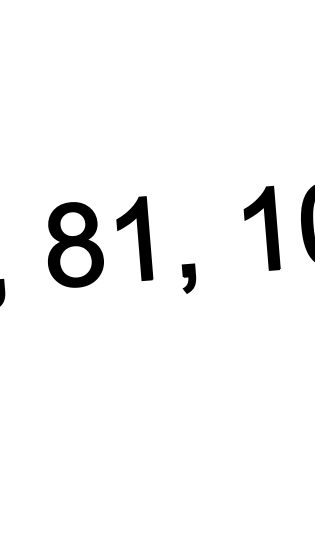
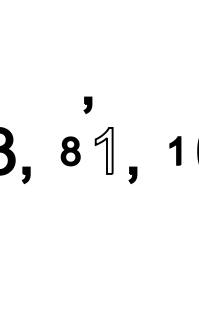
part: (97, 158) -> (87, 104), added
part: (261, 228) -> (175, 150), size x0.6
fill: (132, 238) -> (103, 150), removed
part: (73, 245) -> (70, 151), size x0.6

